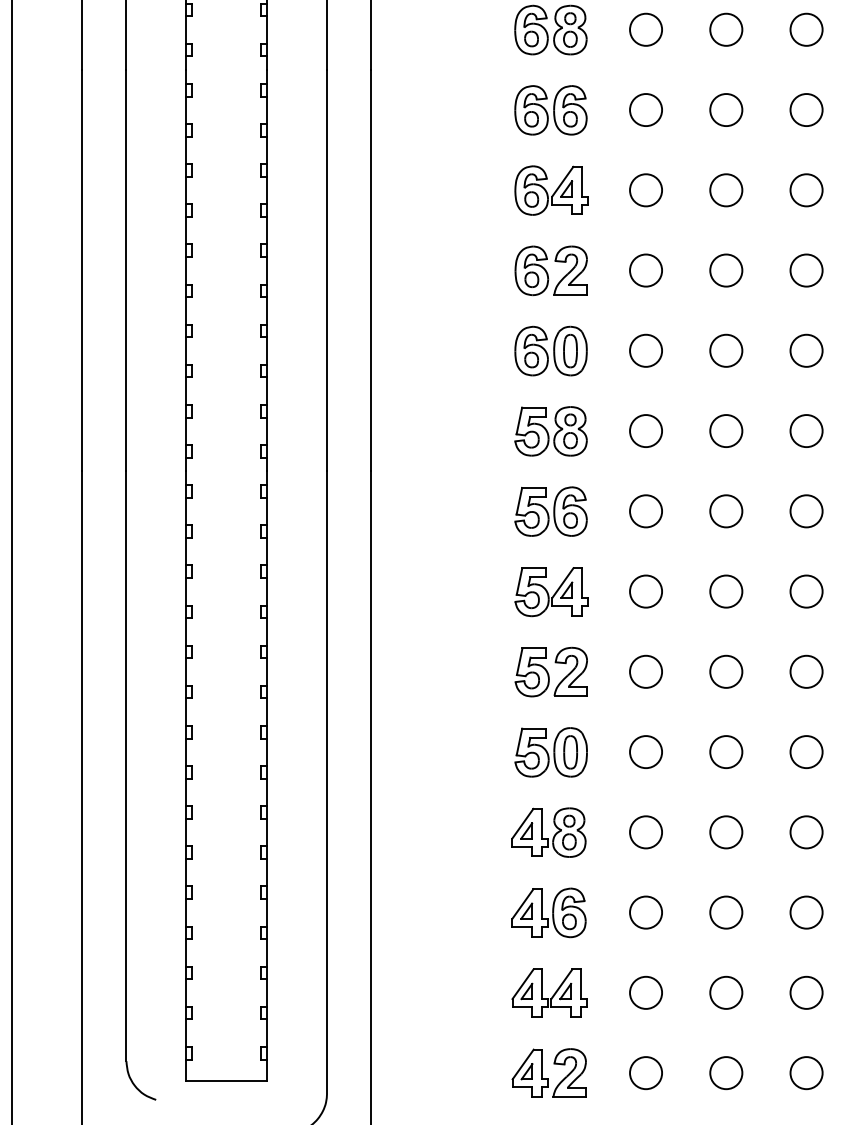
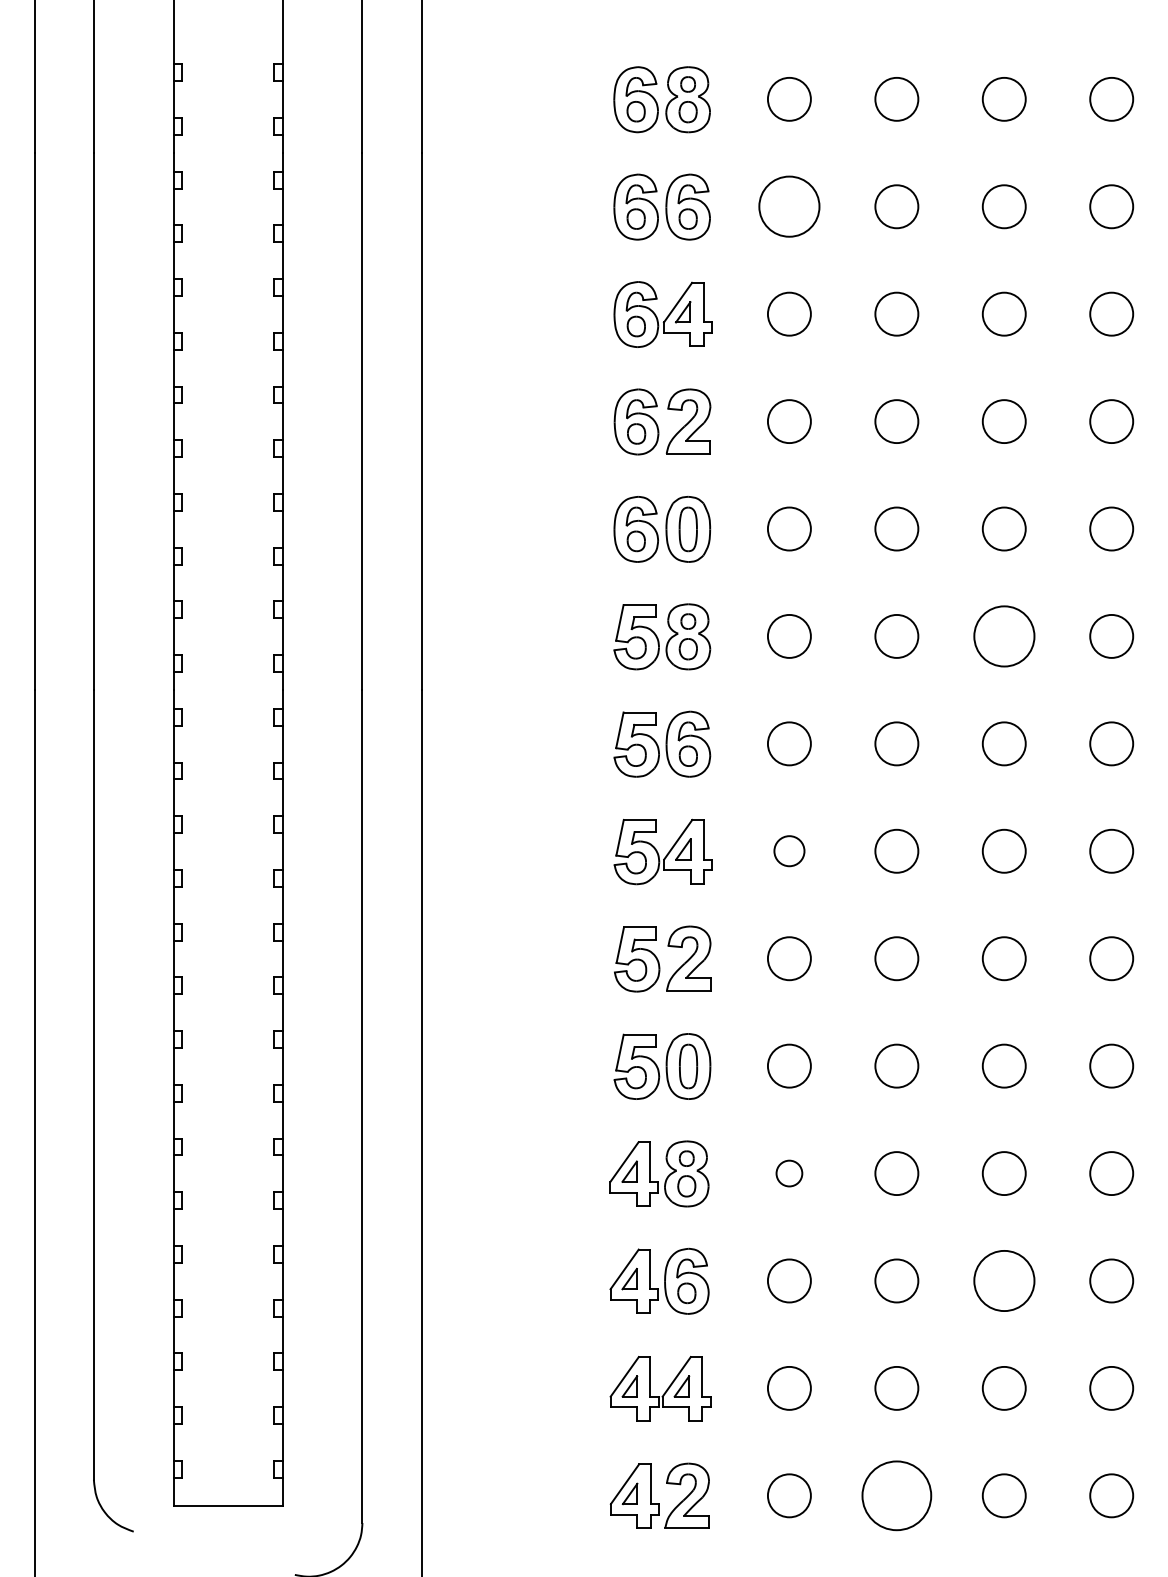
circle: (646, 109) -> (789, 206), size x1.4
circle: (805, 431) -> (1003, 636), size x1.4
circle: (646, 591) -> (789, 850), size x0.7
circle: (645, 832) -> (788, 1173), size x0.6
circle: (805, 912) -> (1003, 1280), size x1.4
circle: (726, 1072) -> (896, 1495), size x1.6

